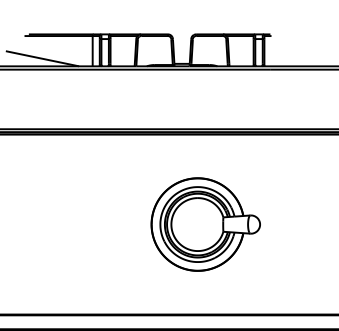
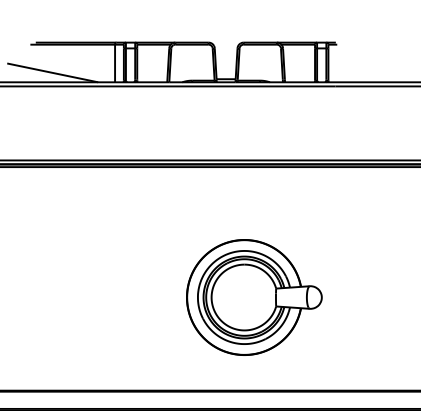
part: (205, 224) -> (253, 297), moved

